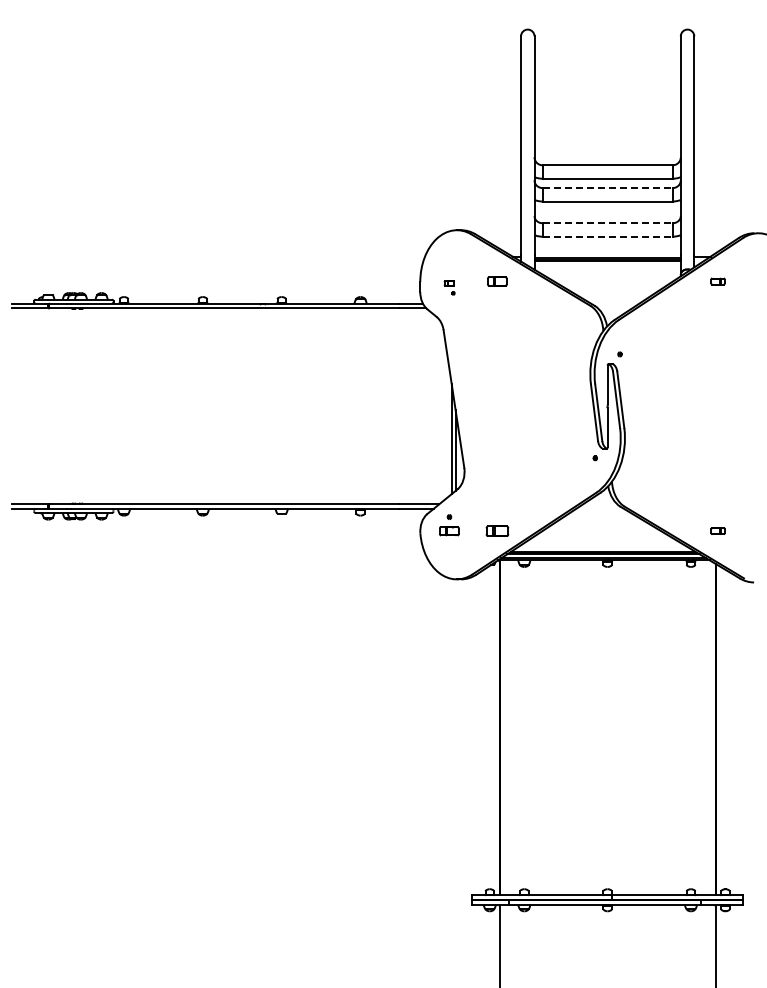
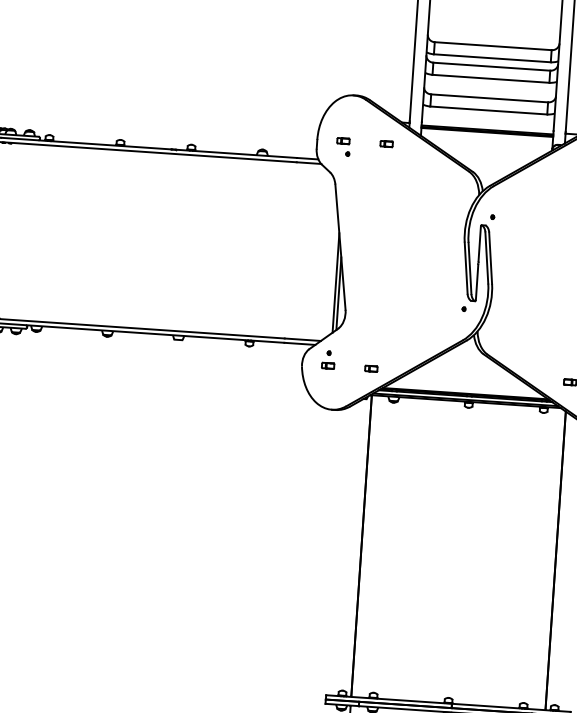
line: (607, 188) -> (491, 67), dashed -> solid
line: (607, 223) -> (489, 98), dashed -> solid
line: (607, 236) -> (488, 110), dashed -> solid
part: (496, 281) -> (385, 143), size x0.71
part: (449, 287) -> (343, 146), size x1.43
part: (448, 530) -> (327, 365), size x0.71
part: (496, 530) -> (370, 368), size x0.62

